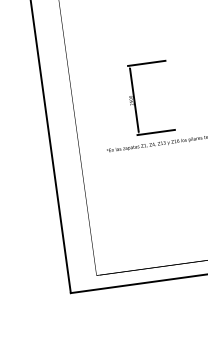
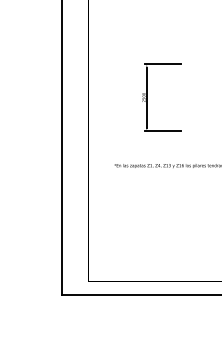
part: (135, 100) -> (147, 97), moved

